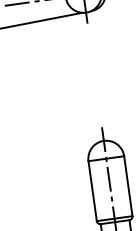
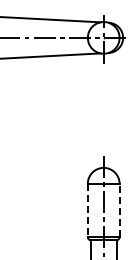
line: (128, 186) -> (119, 210), solid -> dashed
line: (92, 191) -> (87, 210), solid -> dashed

